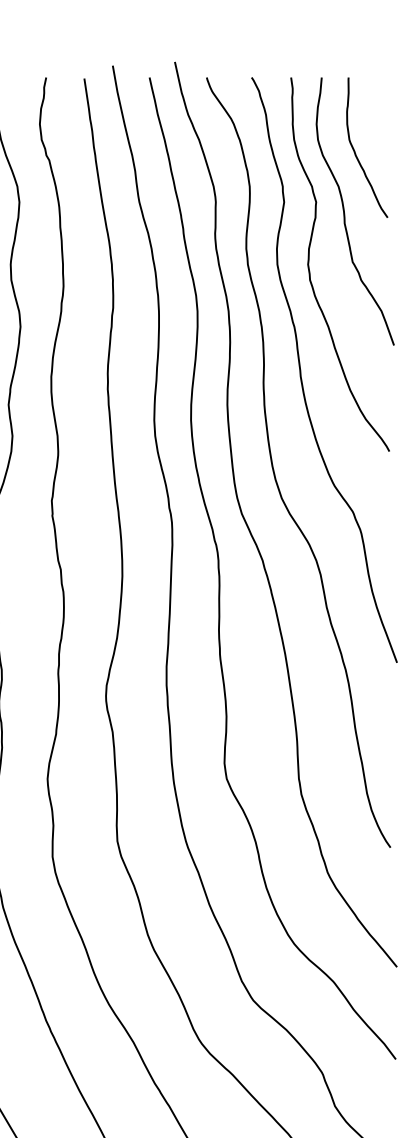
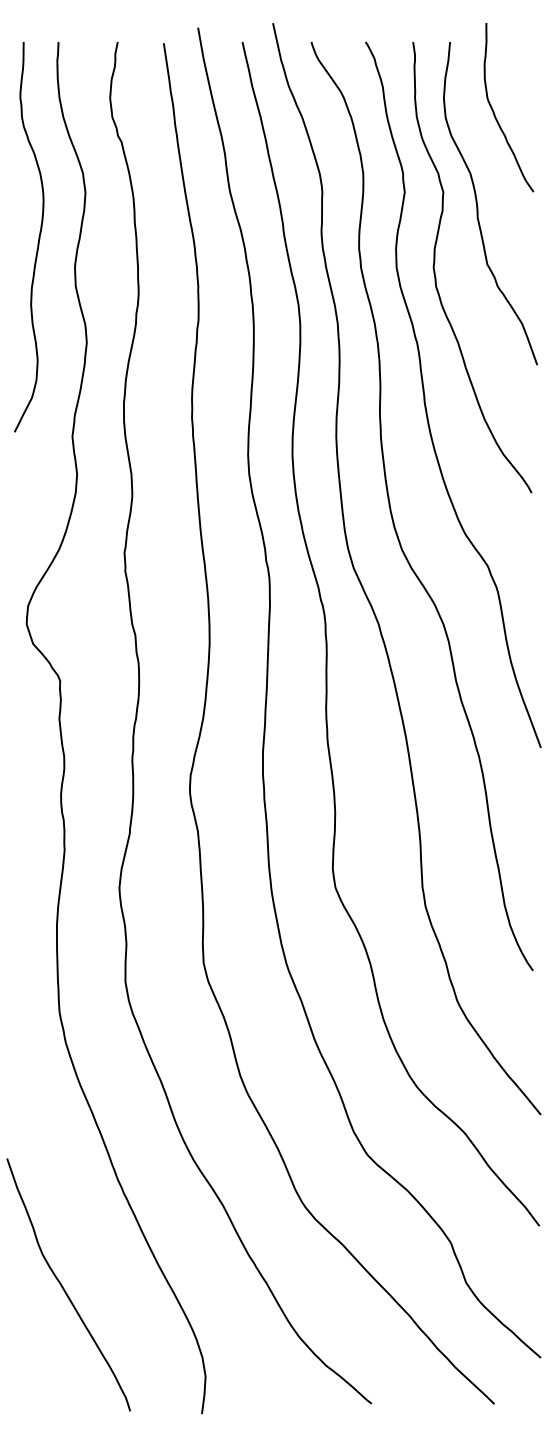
curve: (355, 150) -> (494, 111), moved

